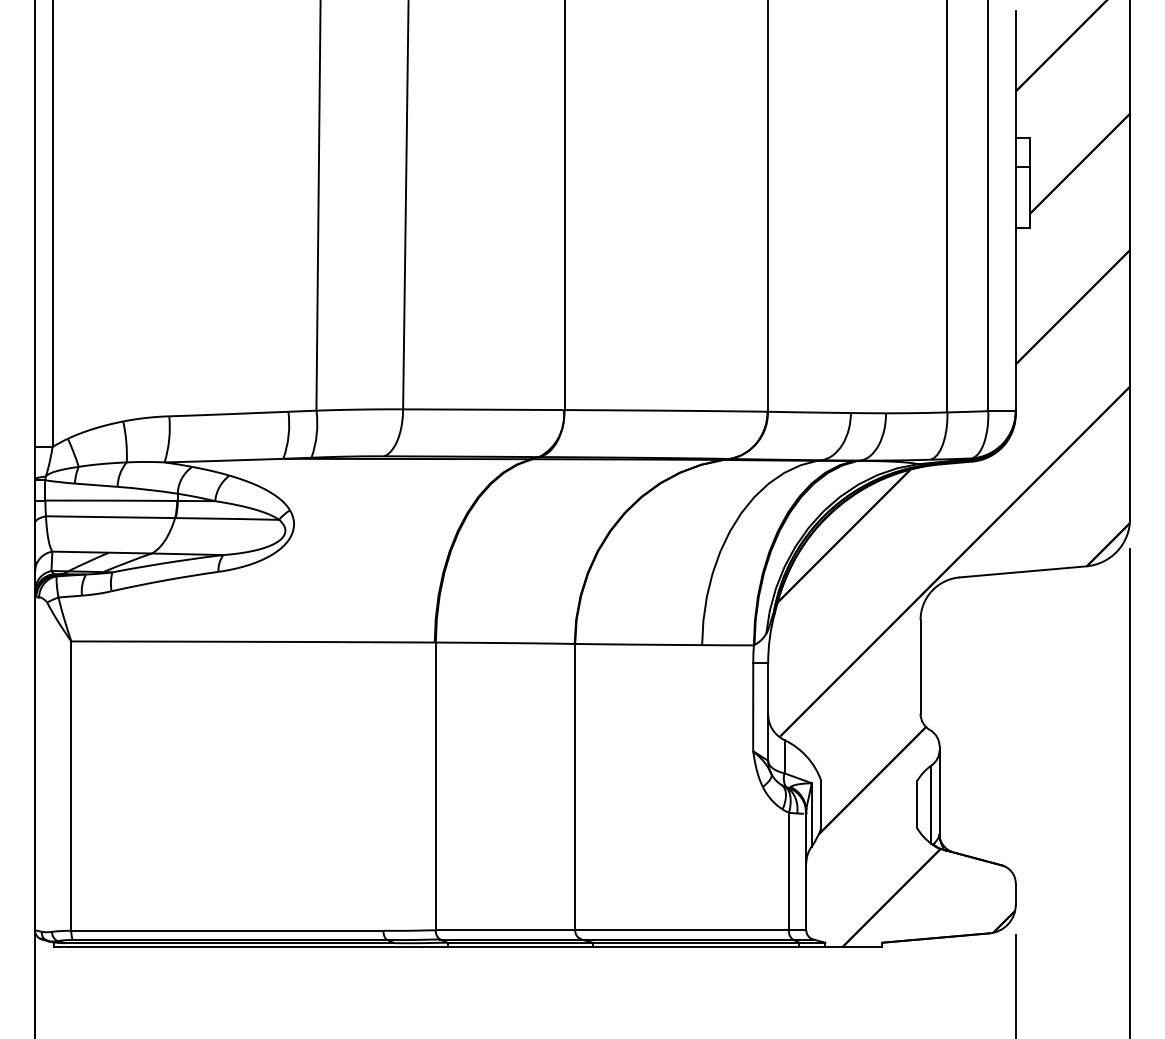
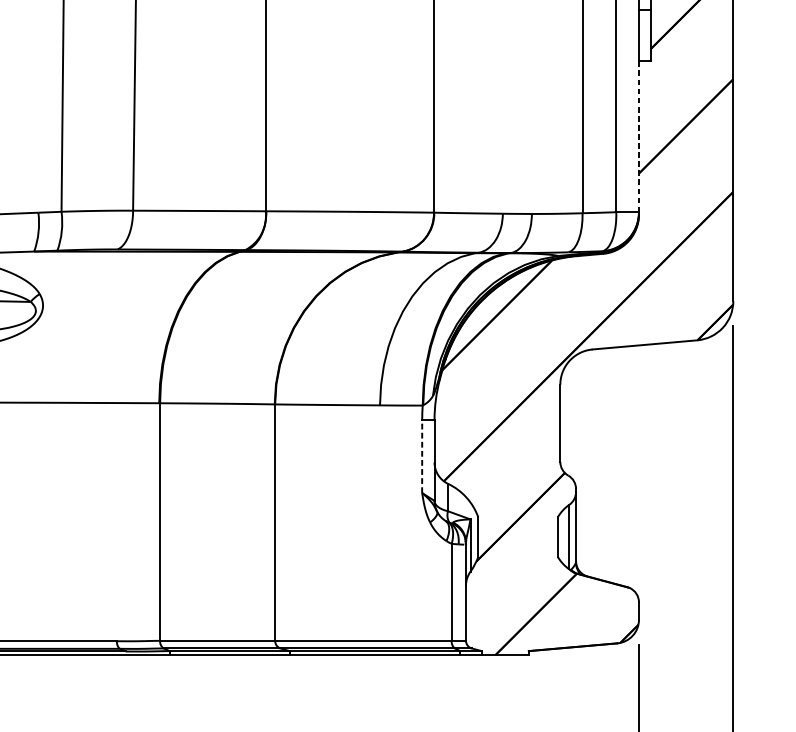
line: (1015, 321) -> (638, 138), solid -> dashed
line: (753, 706) -> (422, 456), solid -> dashed

